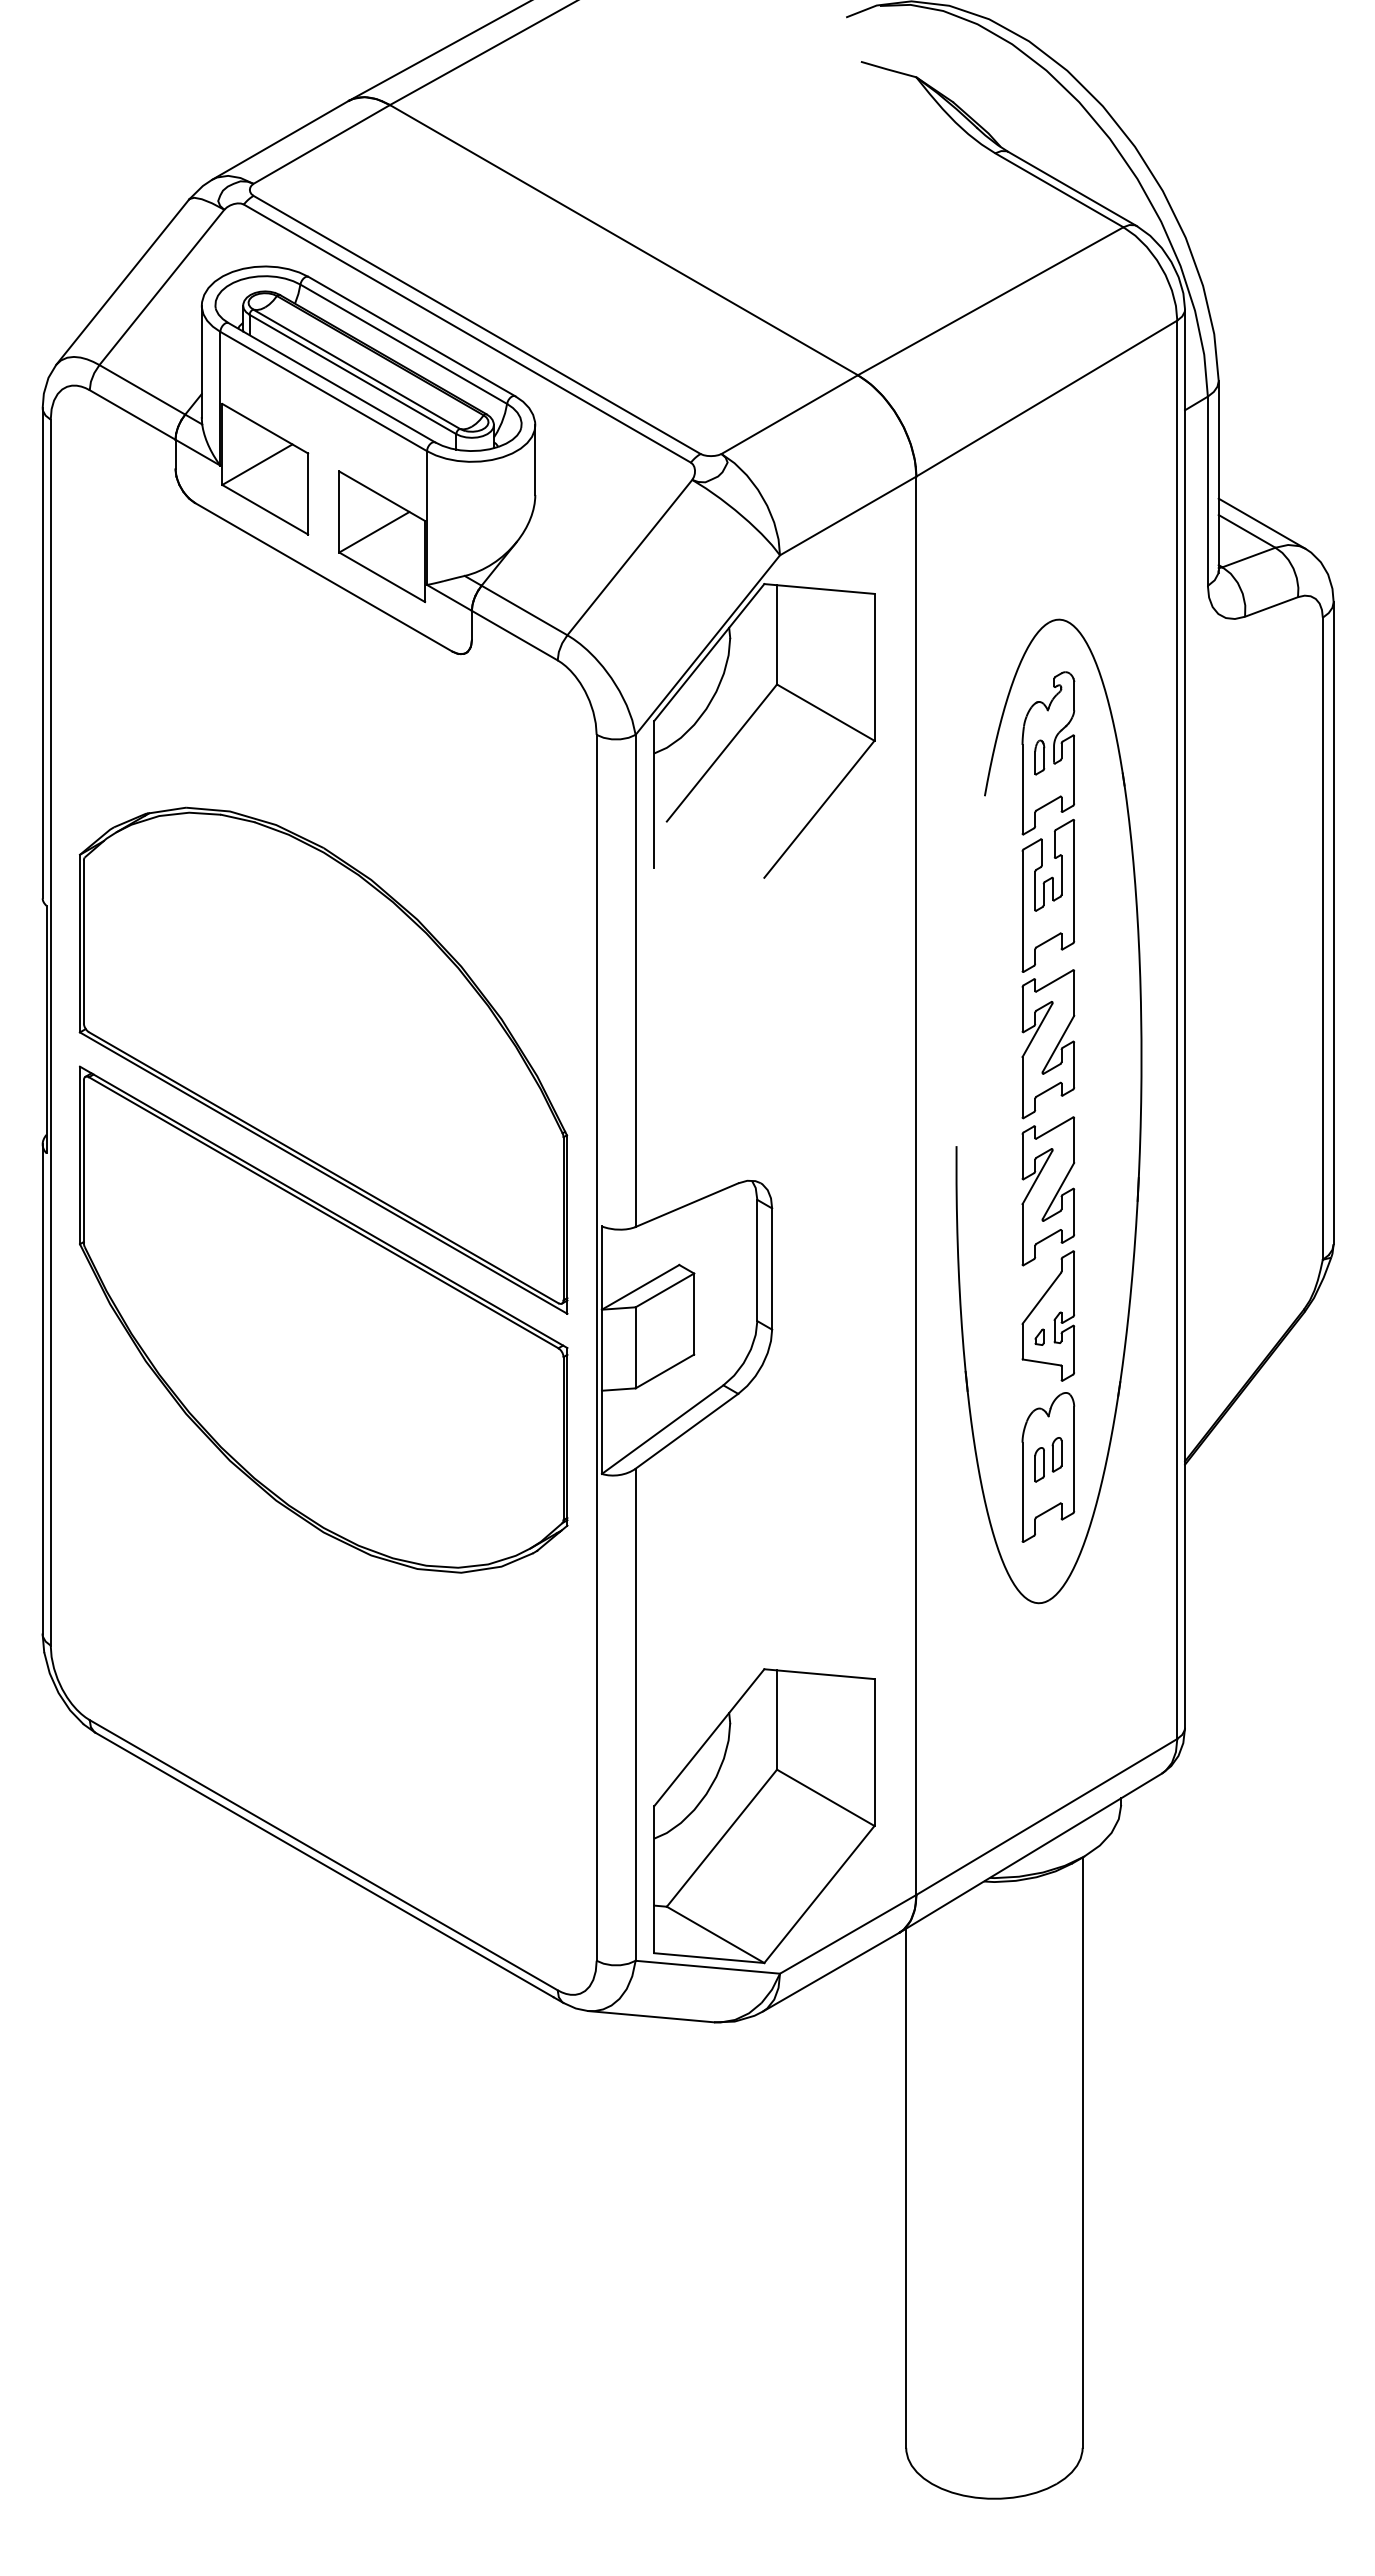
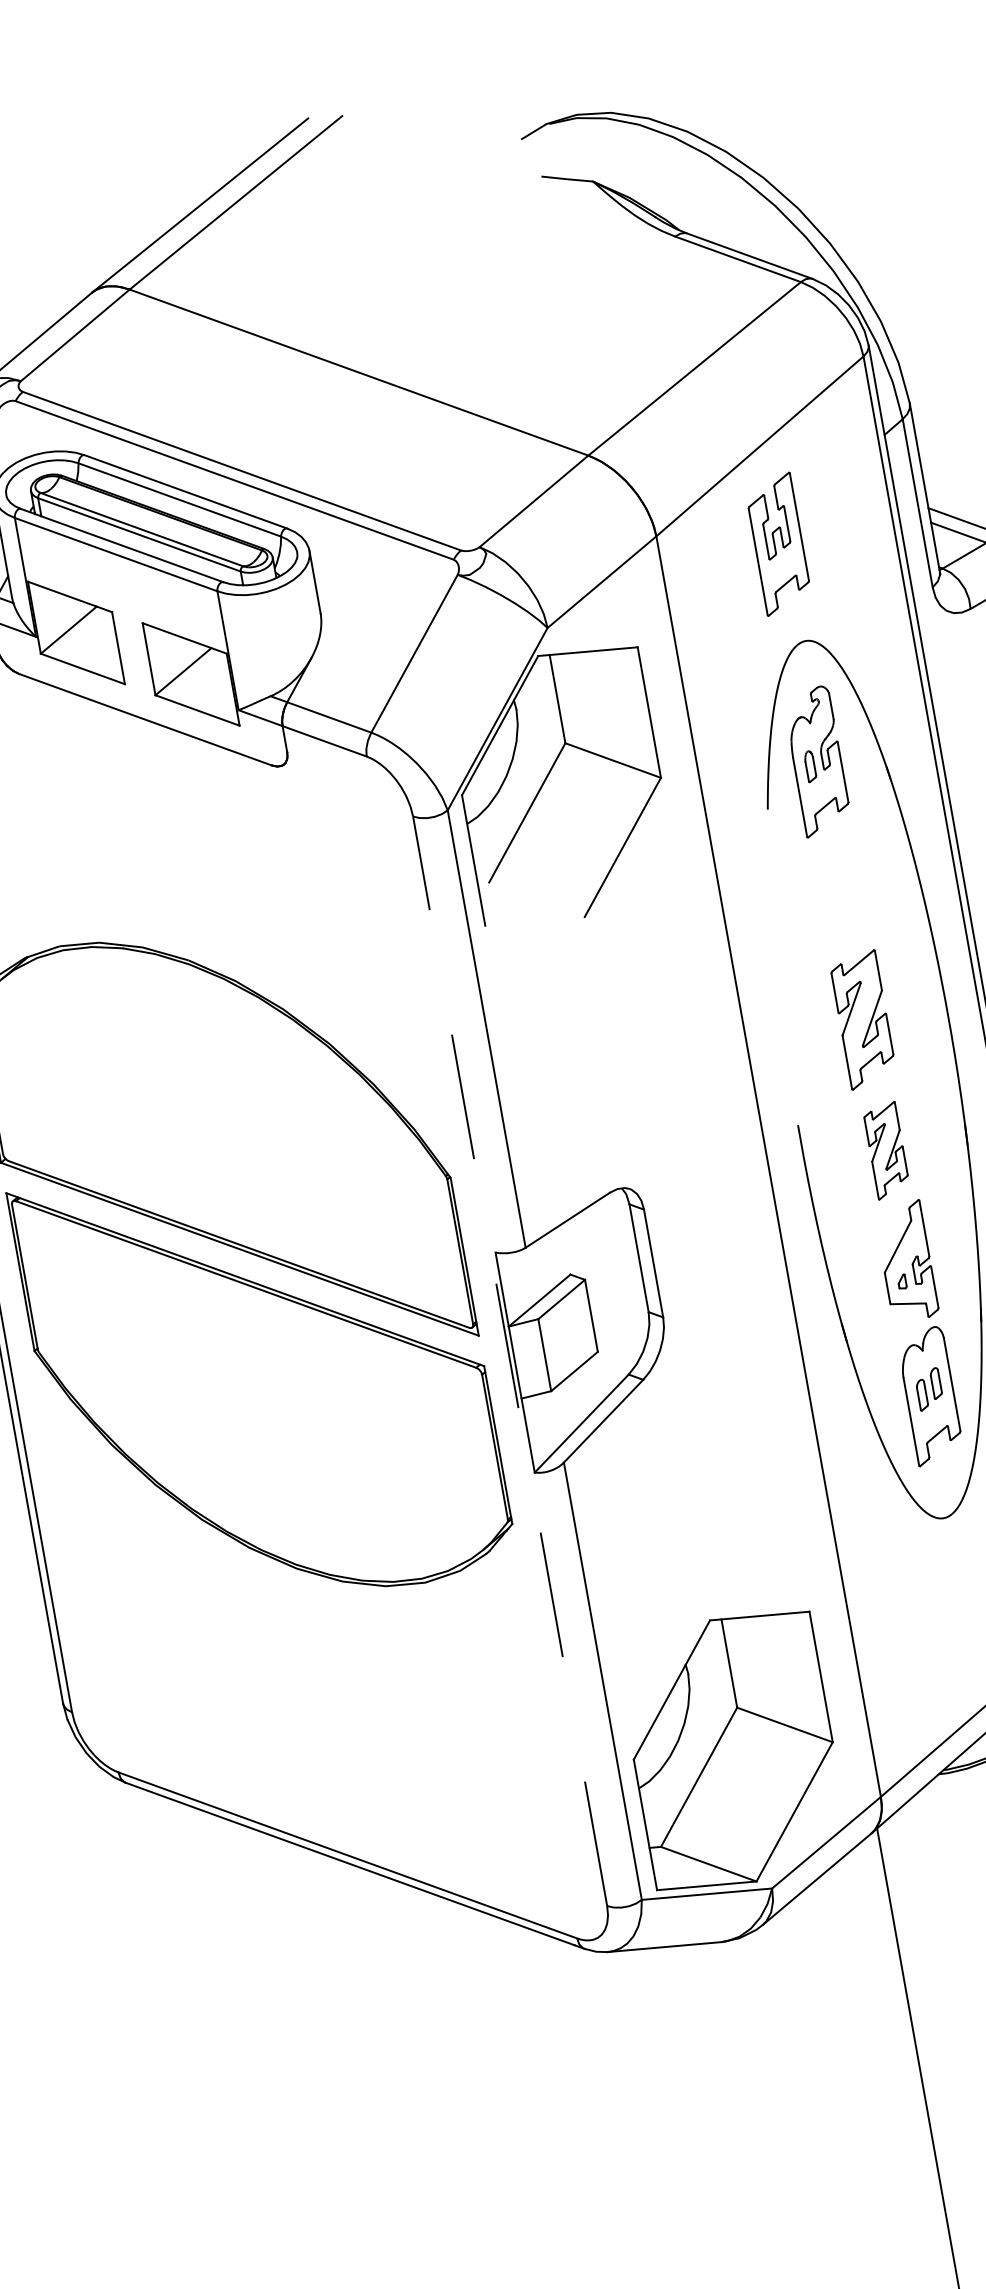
part: (1048, 895) -> (778, 543), moved
part: (1048, 1191) -> (886, 1150), size x0.7
line: (596, 1347) -> (509, 1361), solid -> dashed

